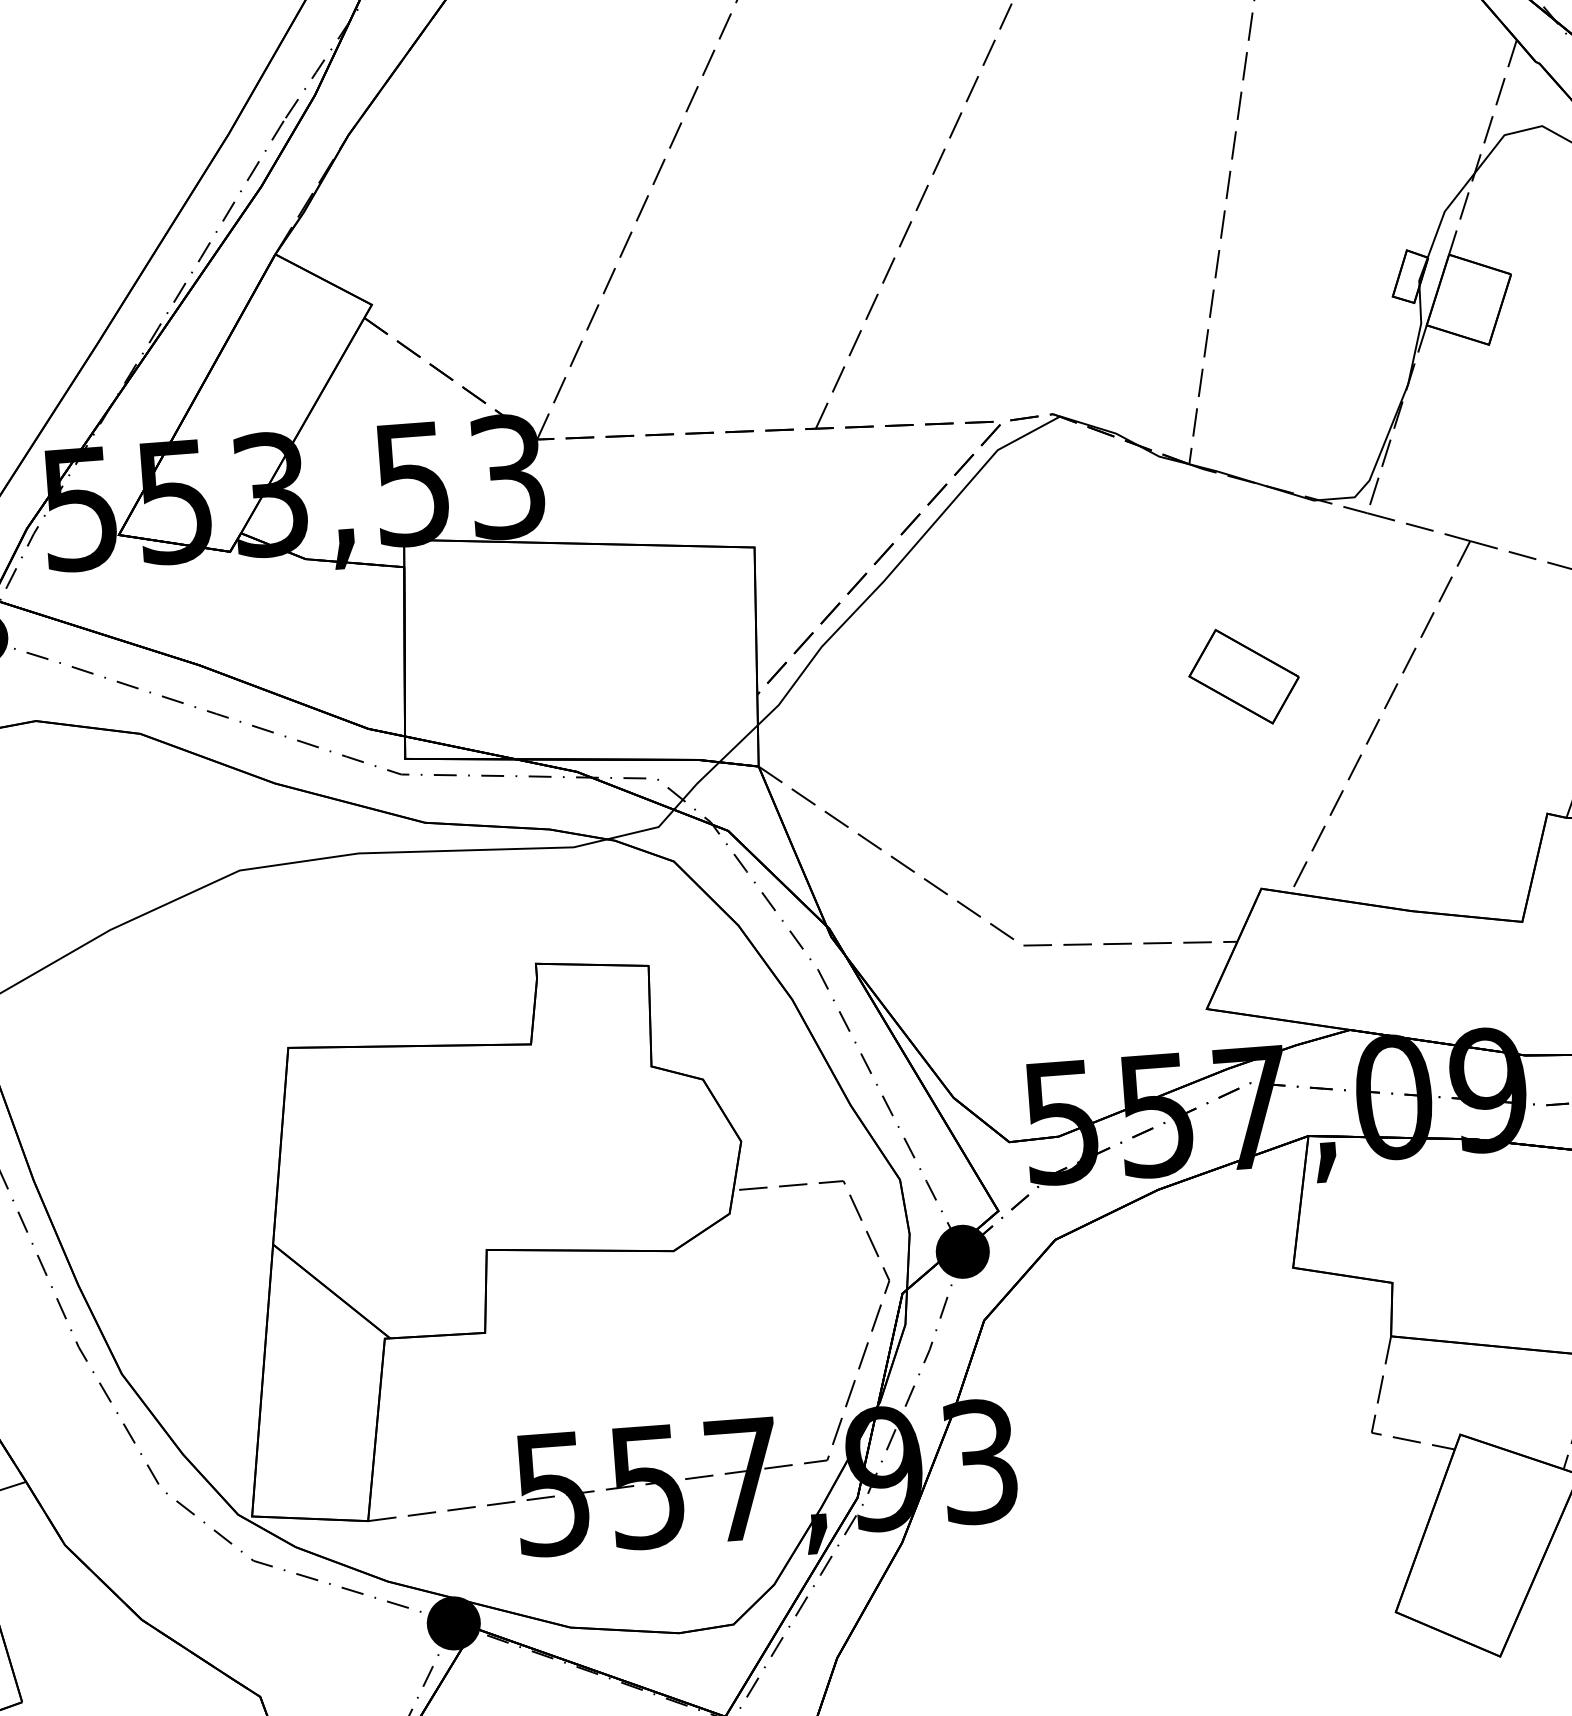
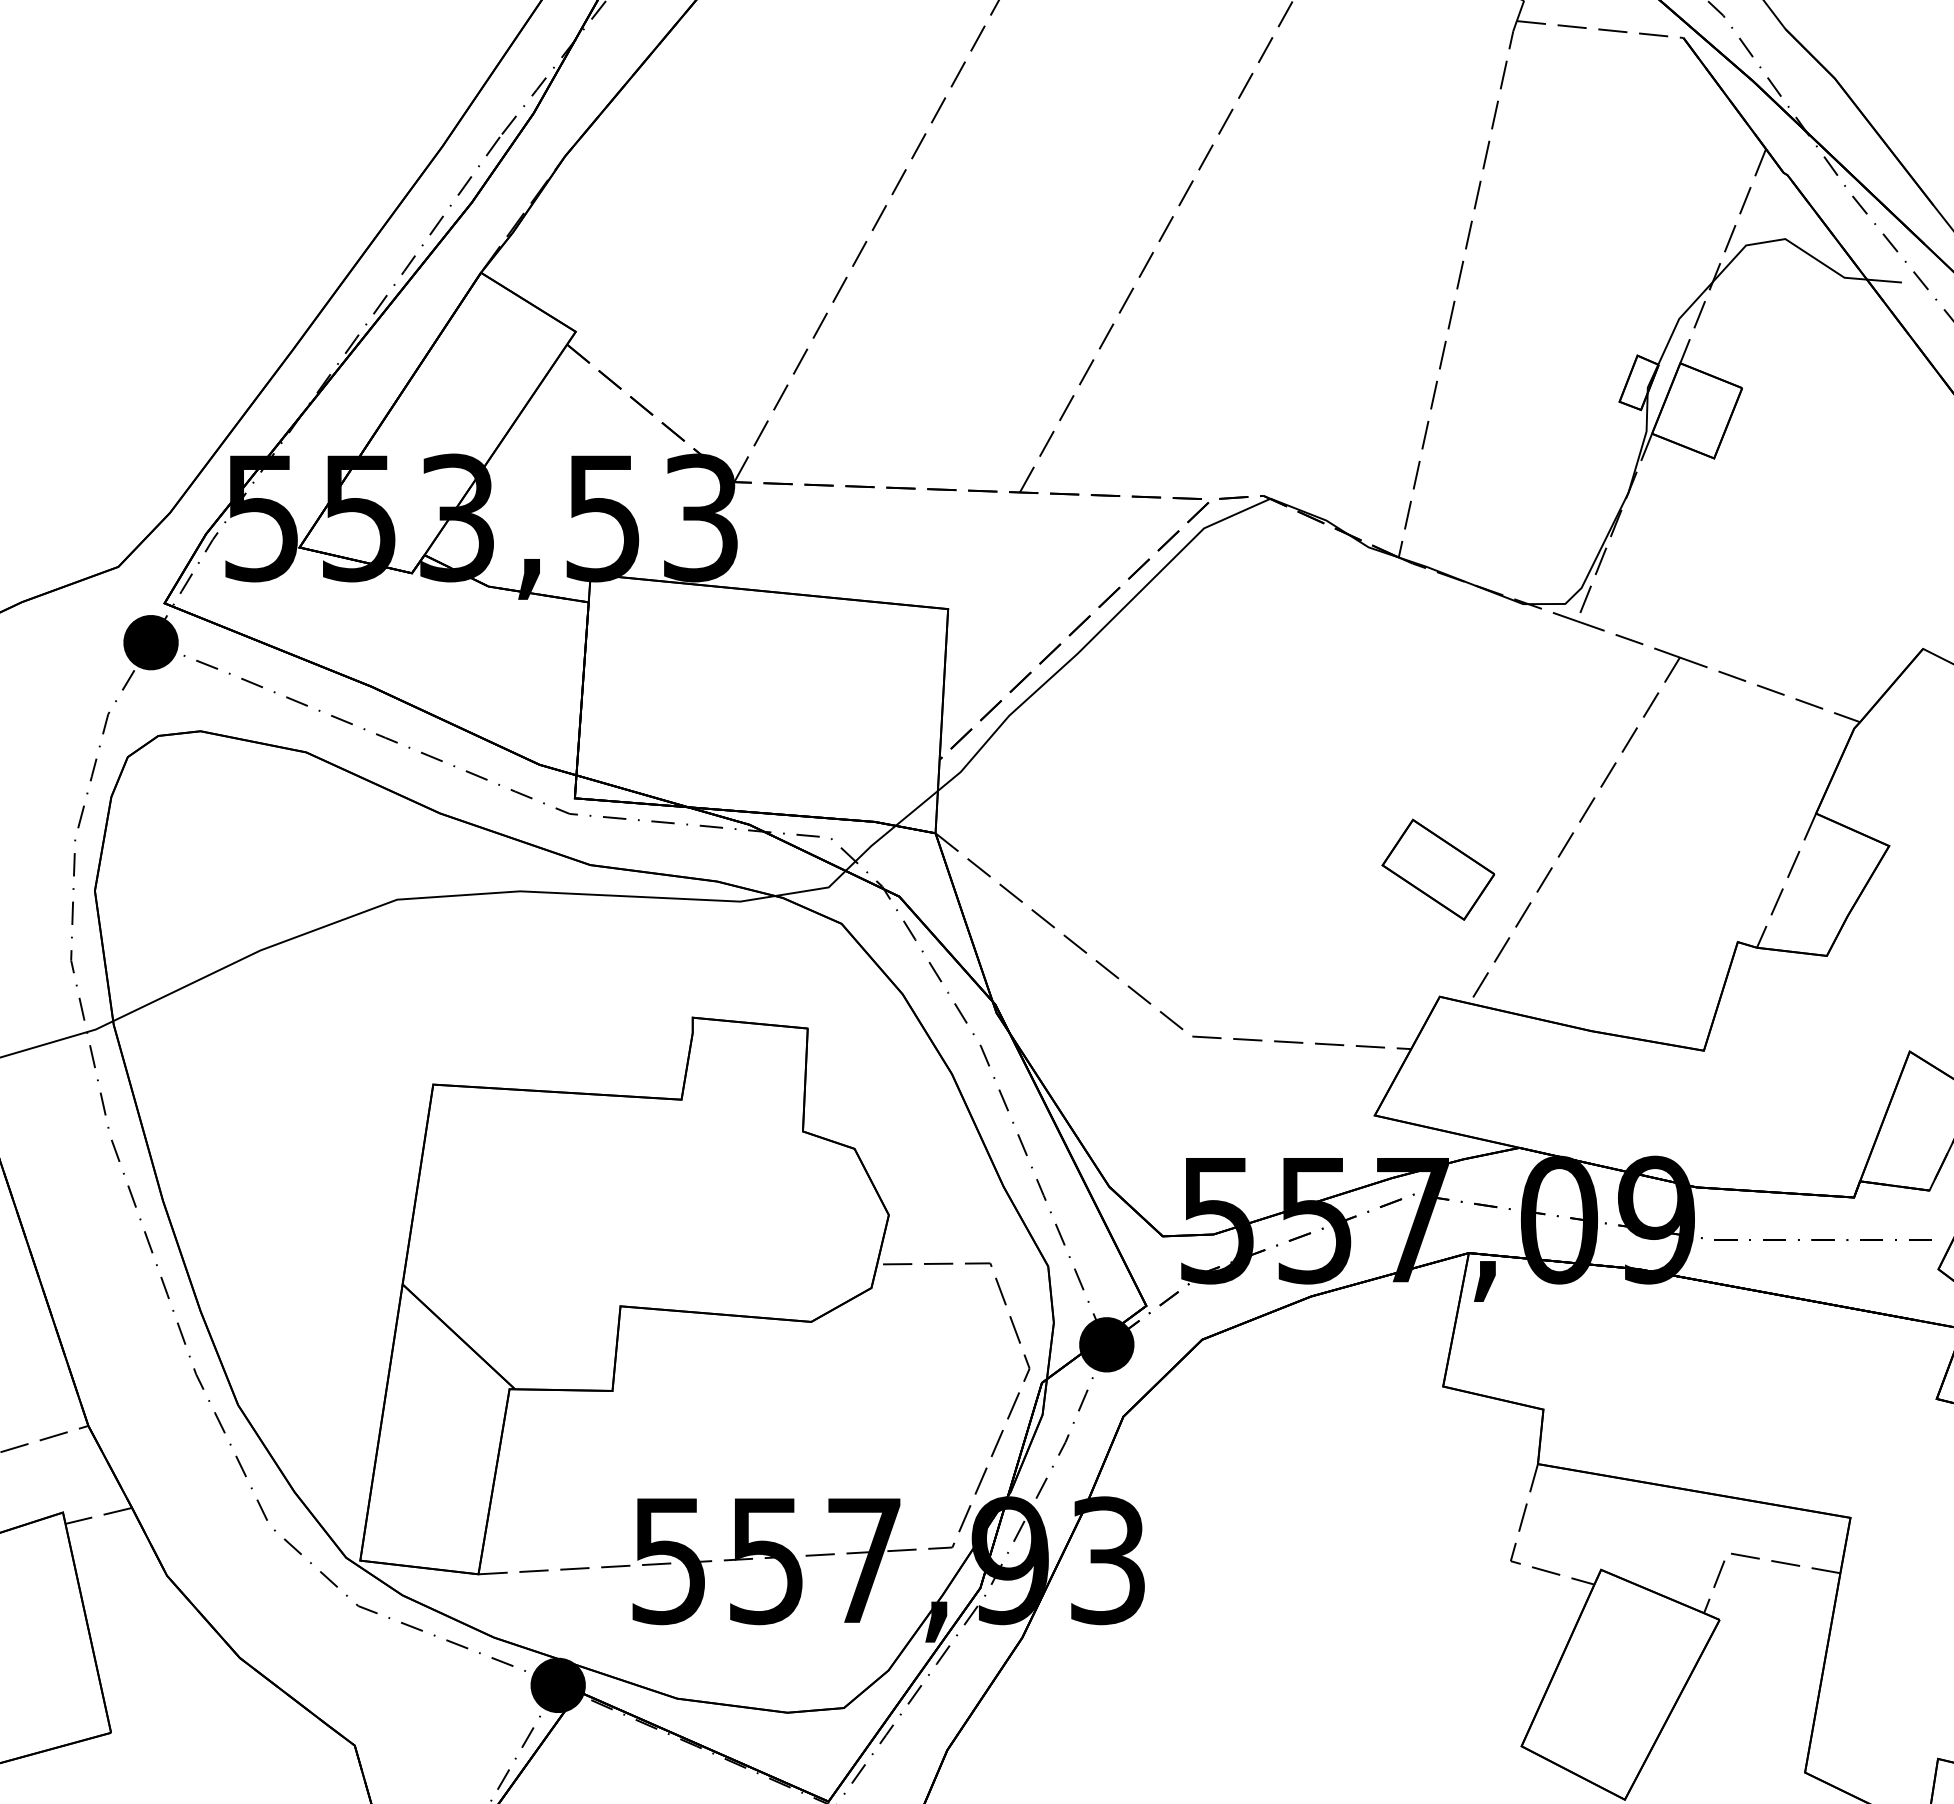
part: (1244, 676) -> (1438, 869), moved

